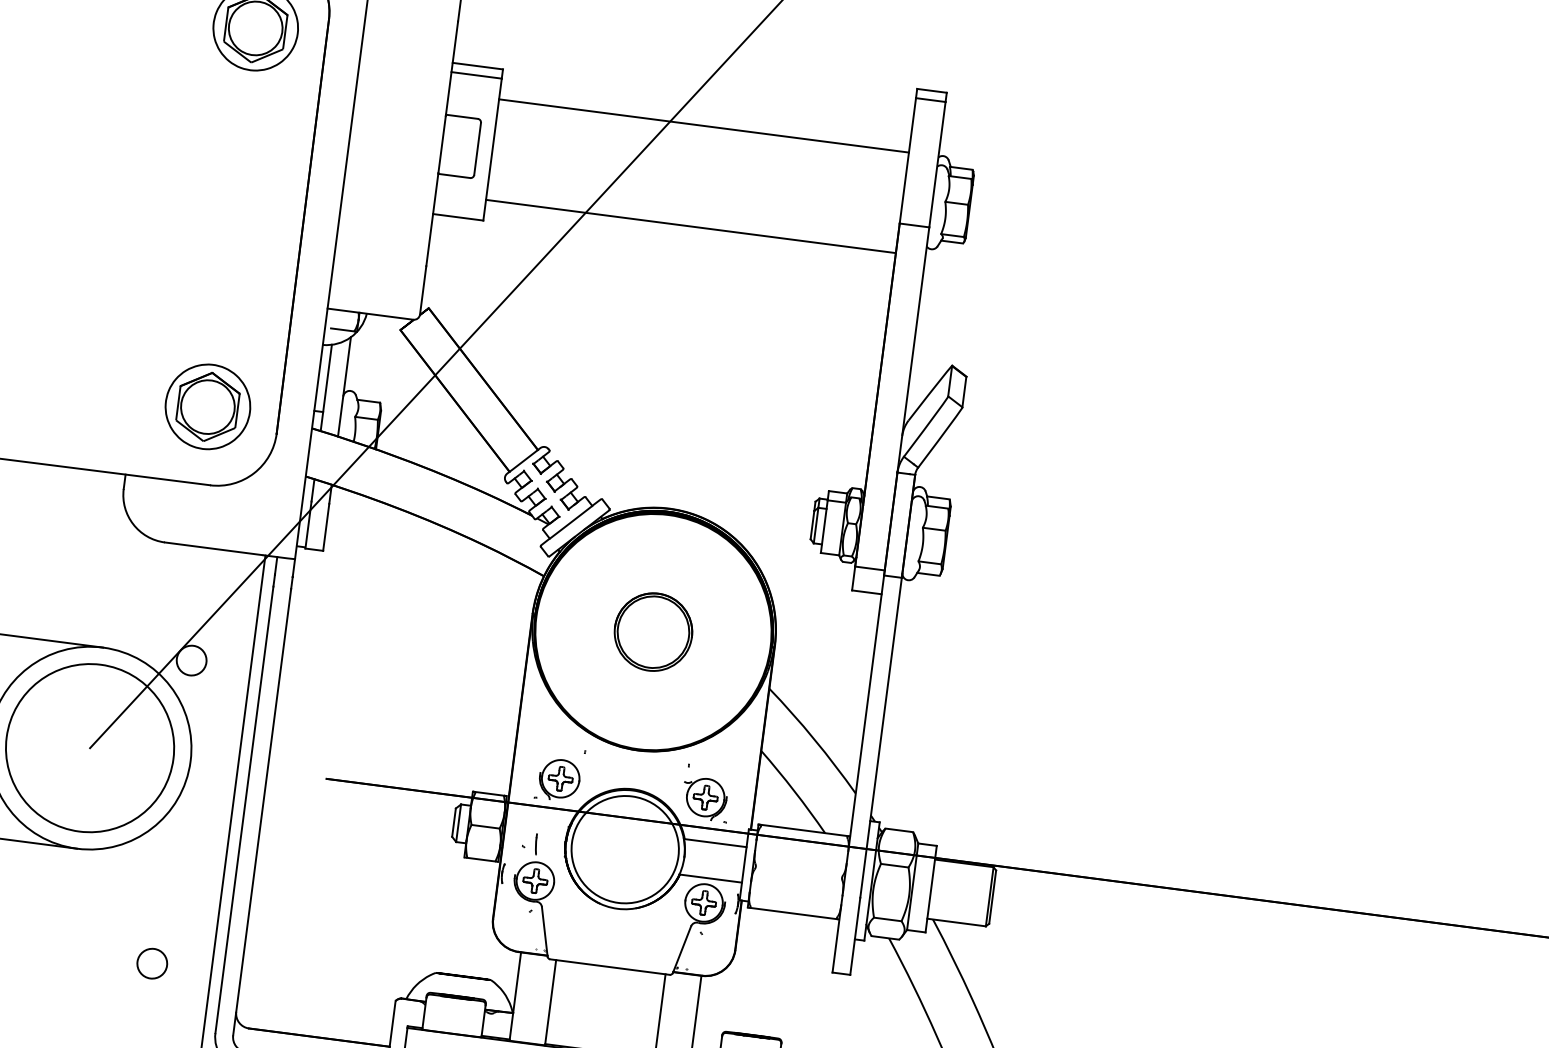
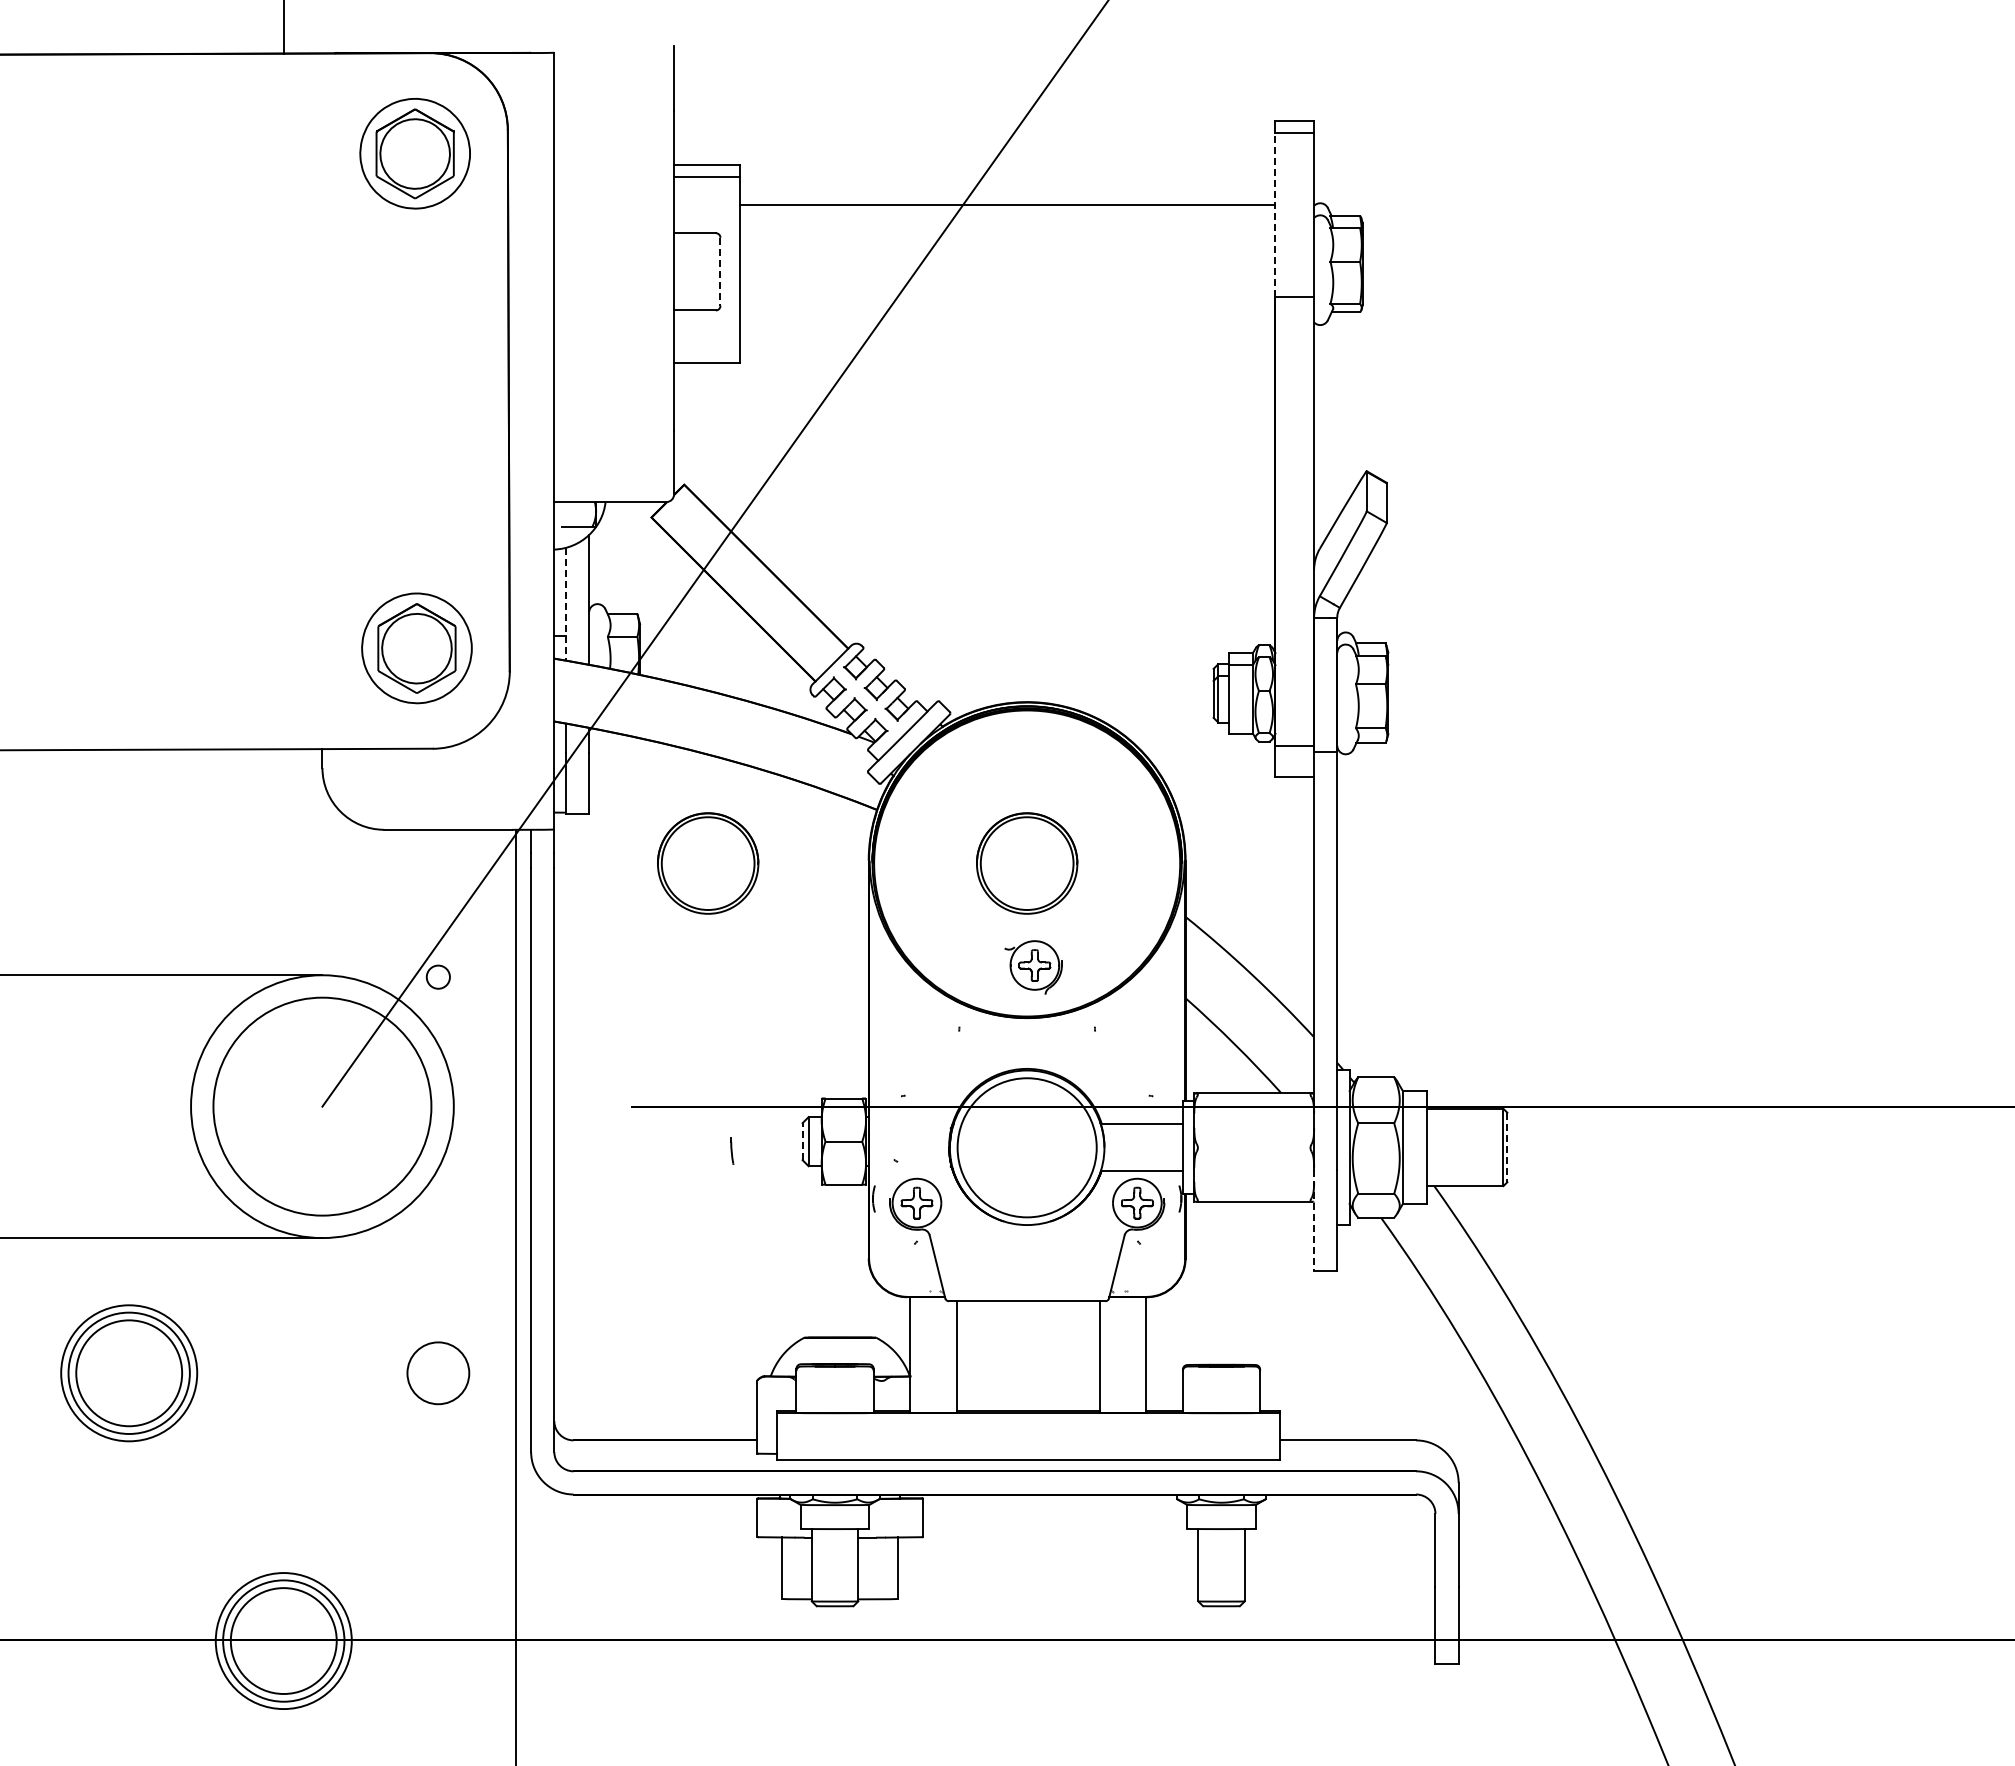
line: (477, 149) -> (720, 272), solid -> dashed
line: (907, 160) -> (1275, 215), solid -> dashed
line: (690, 226) -> (1007, 335), removed
line: (325, 388) -> (565, 604), solid -> dashed
part: (409, 600) -> (708, 863), added
circle: (191, 660) -> (438, 976), size x0.6
part: (559, 780) -> (930, 1069), removed
part: (704, 799) -> (1033, 967), moved
line: (453, 822) -> (802, 1141), solid -> dashed
line: (536, 844) -> (732, 1150), moved
line: (992, 897) -> (1507, 1147), solid -> dashed
line: (837, 934) -> (1314, 1221), solid -> dashed
circle: (152, 963) -> (438, 1372), size x1.6

